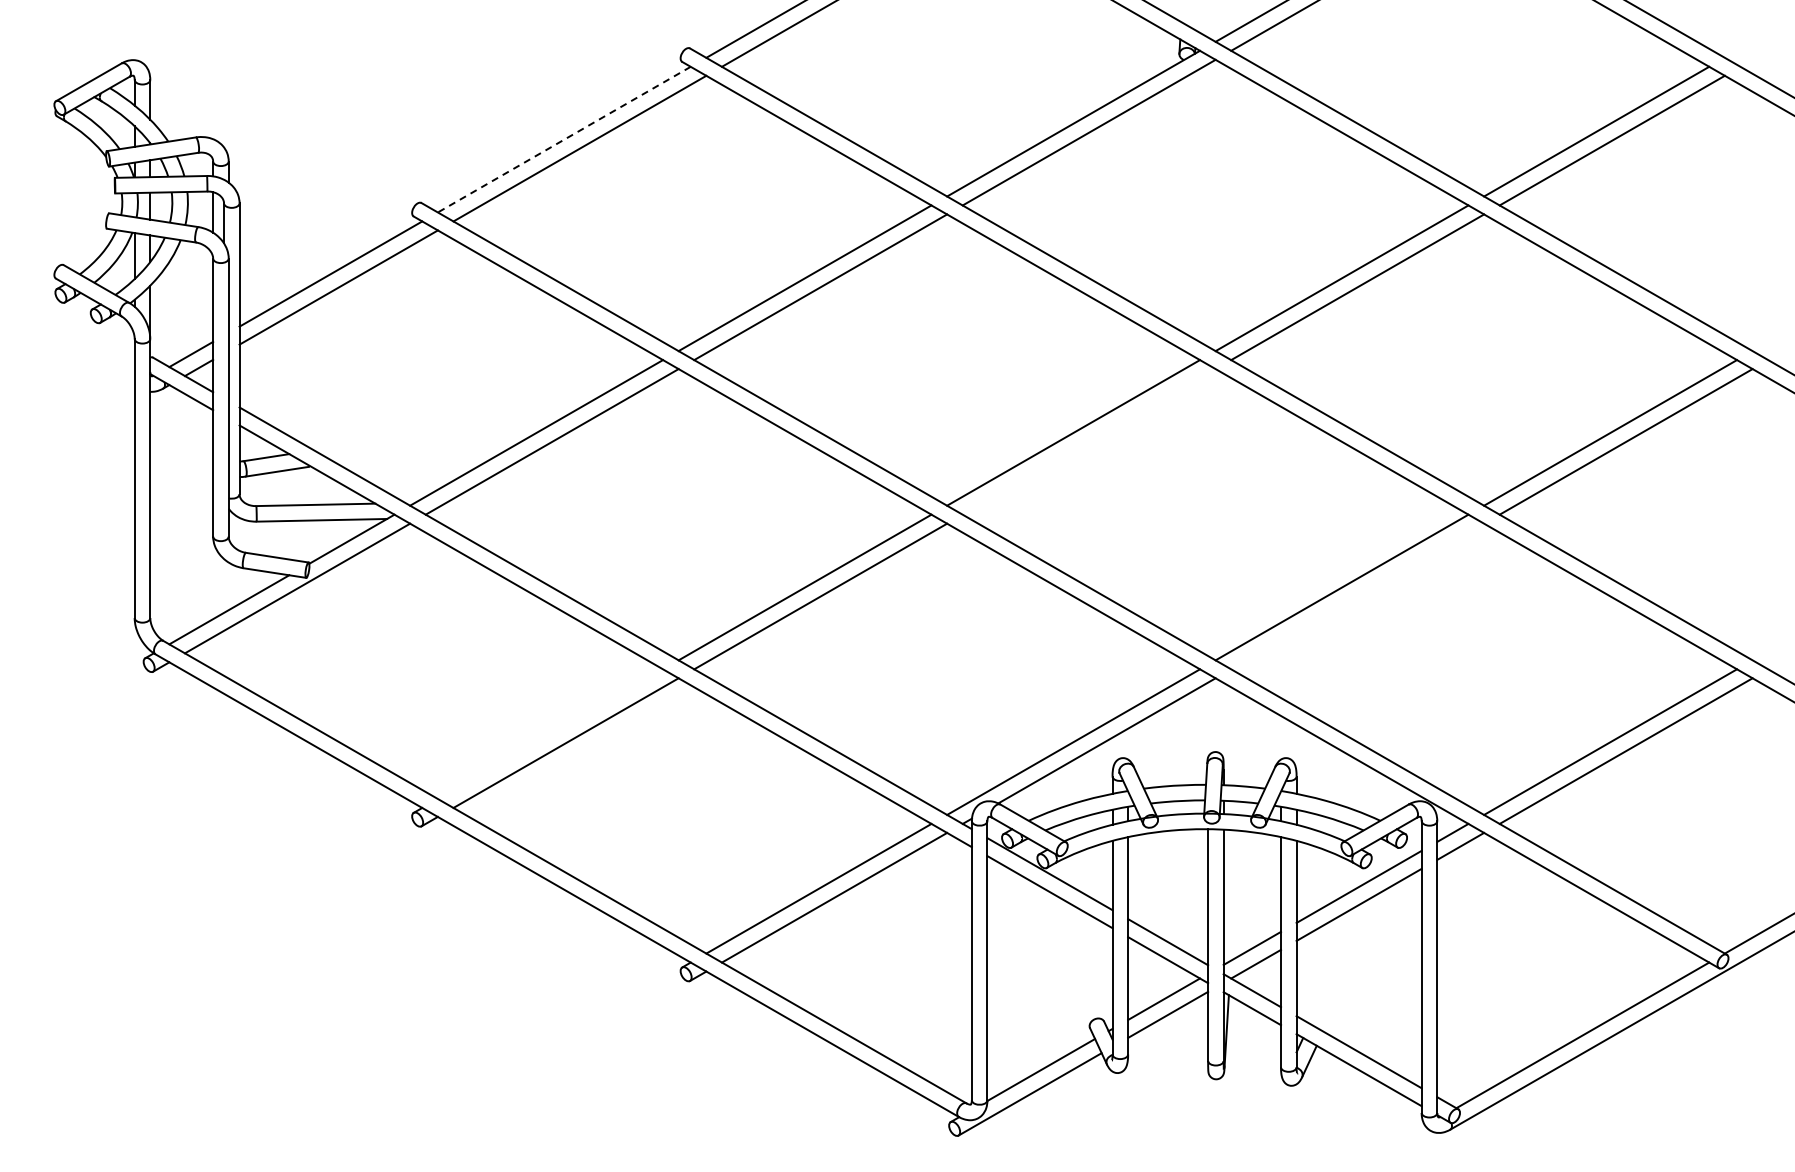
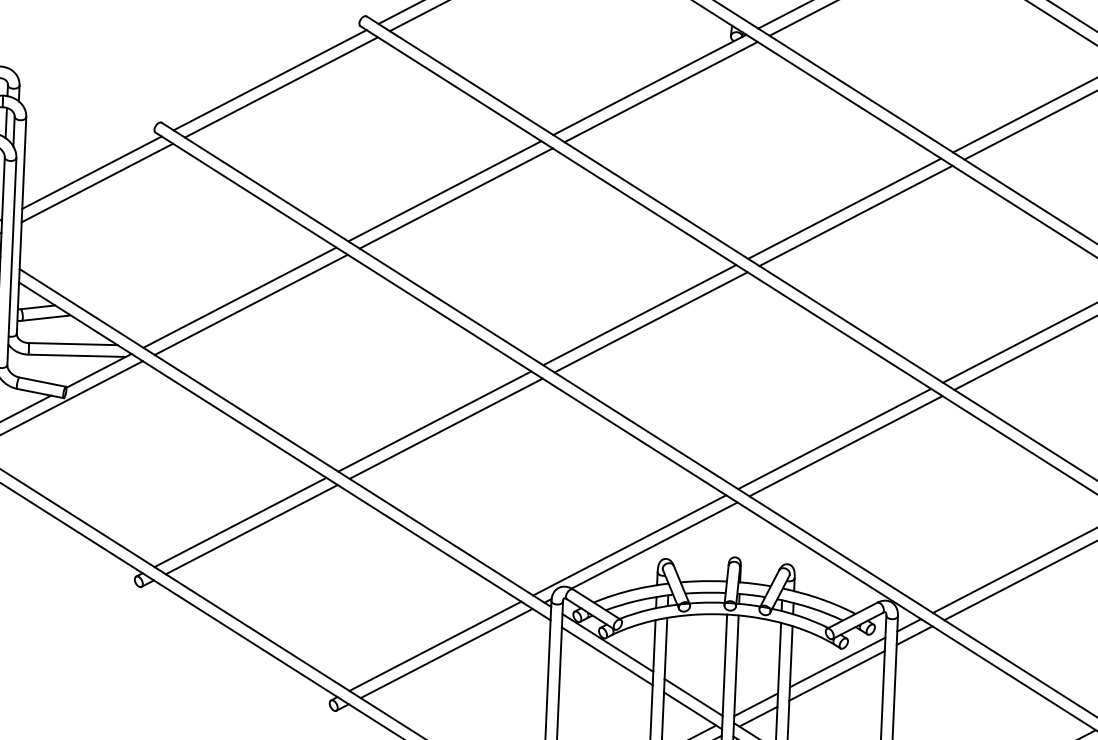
line: (564, 139) -> (270, 80), dashed -> solid
line: (1088, 441) -> (650, 322), added
line: (1357, 596) -> (845, 446), added
line: (550, 733) -> (240, 521), added

